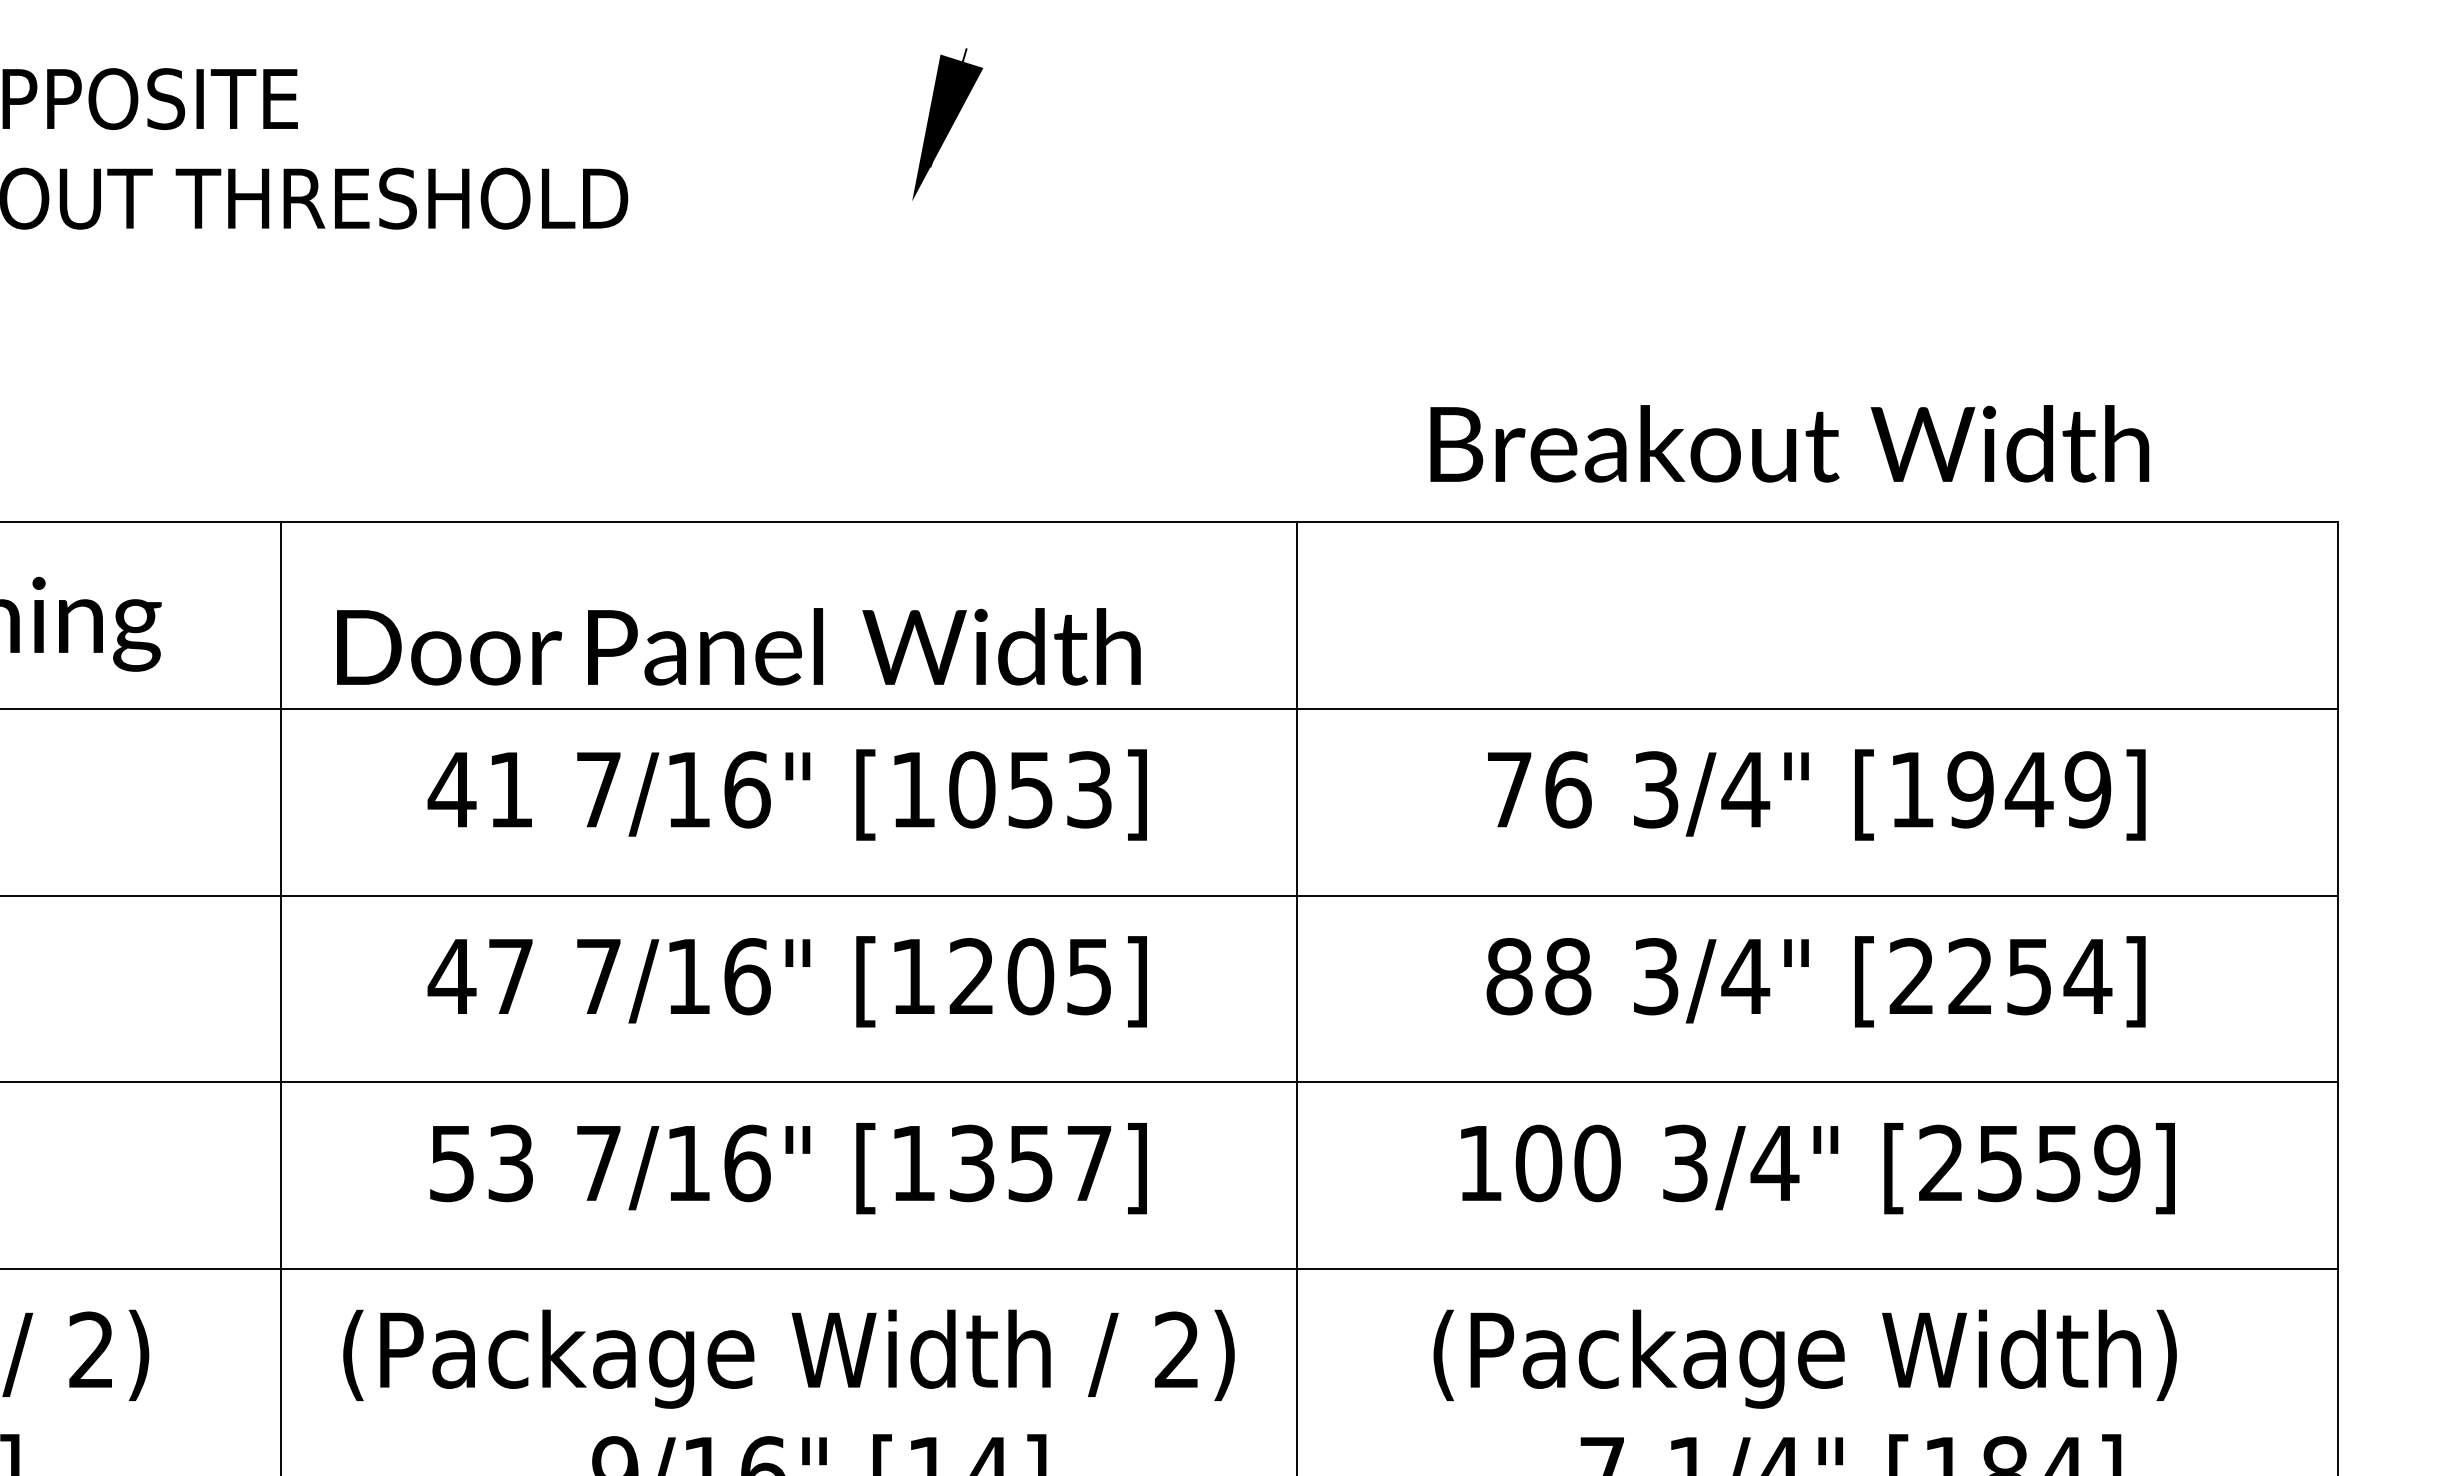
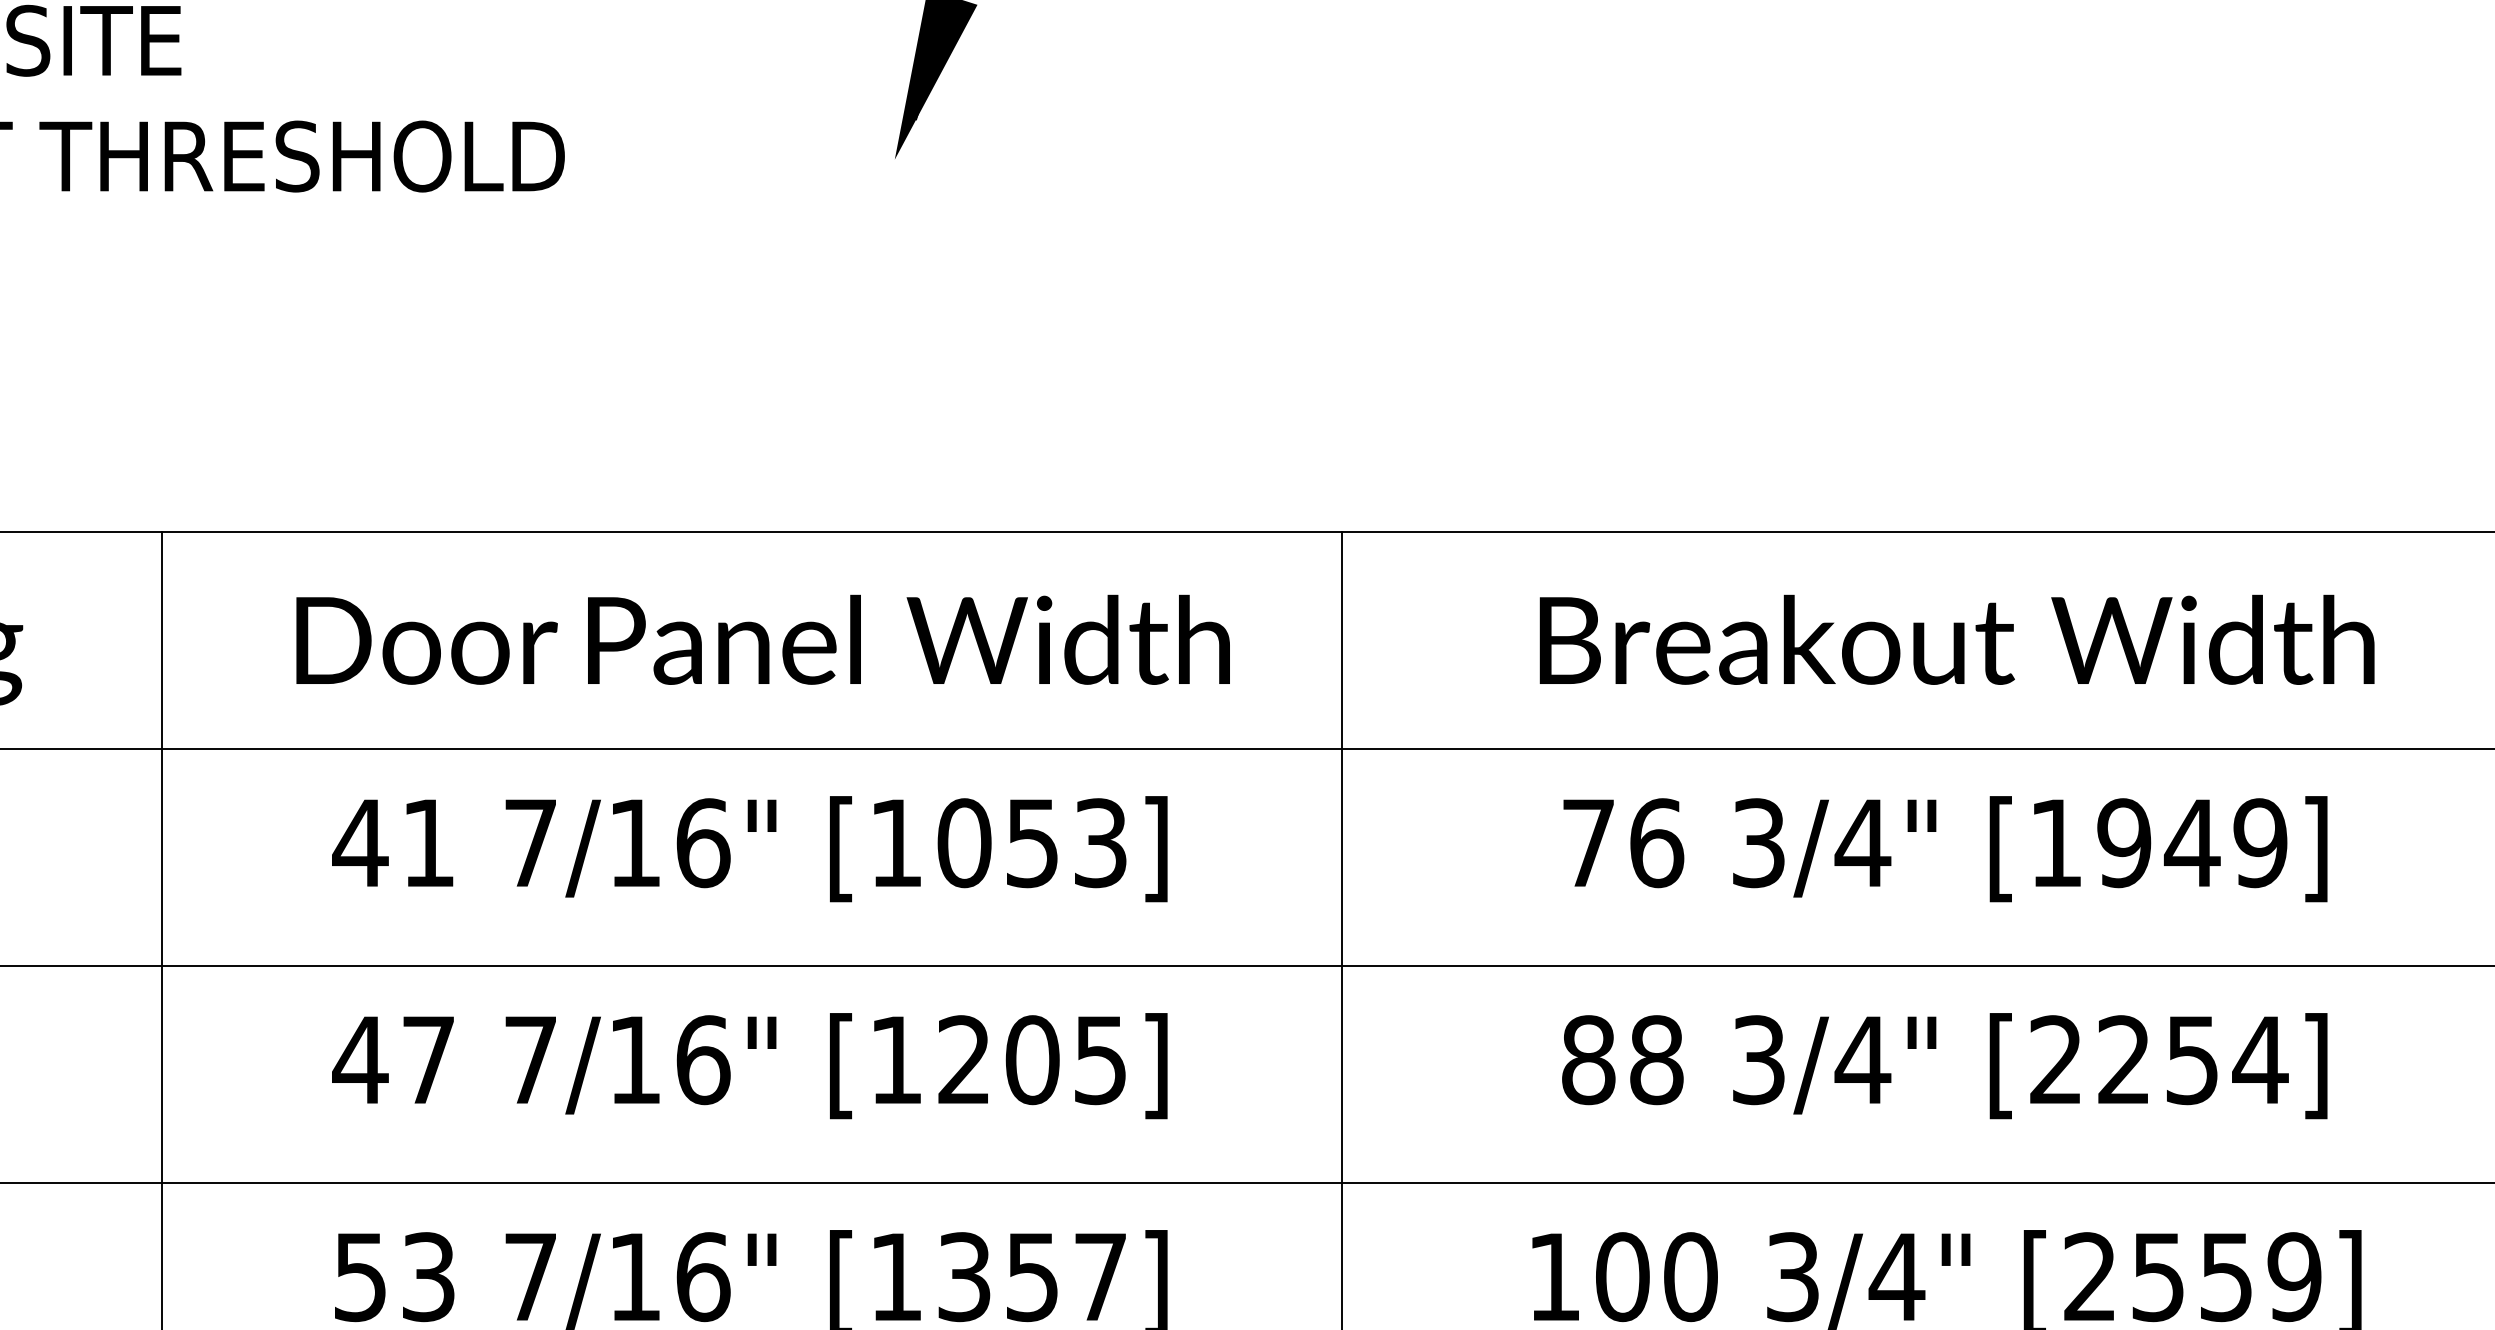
text: (1789, 443) -> (1956, 639), moved
text: (738, 646) -> (762, 639), moved

